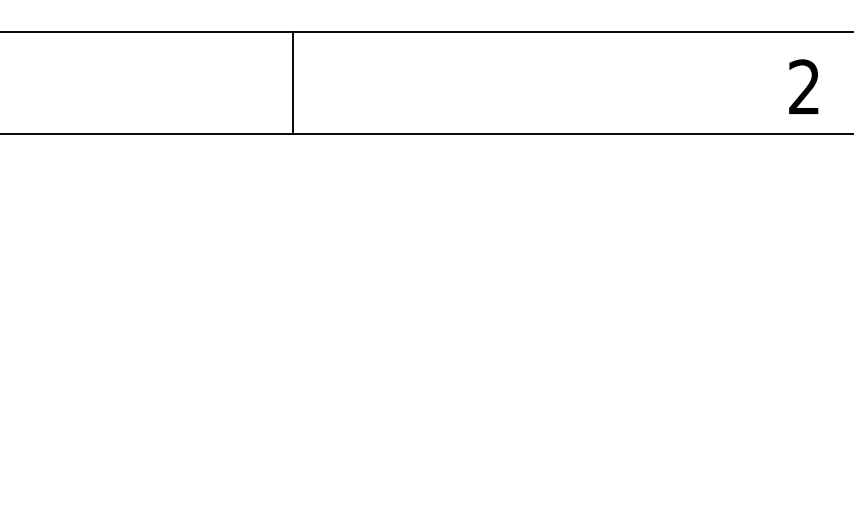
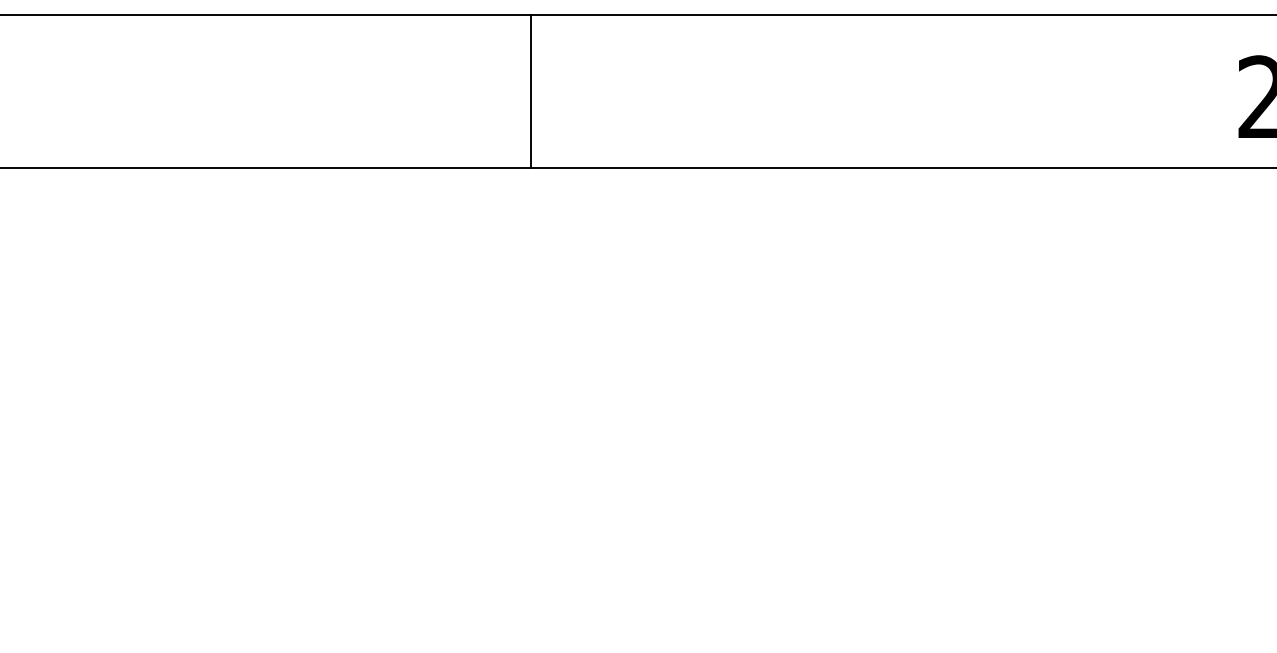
line: (292, 83) -> (530, 91), moved

